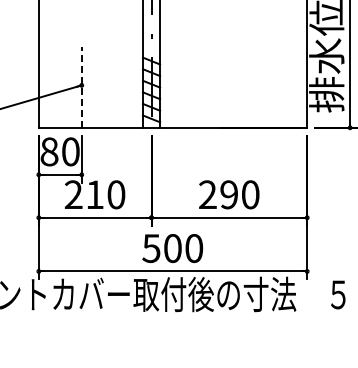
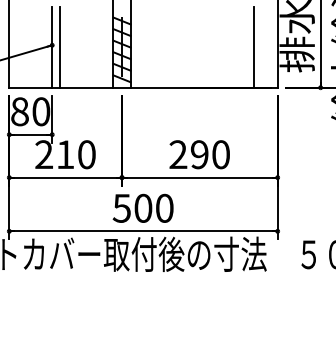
line: (81, 87) -> (51, 47), dashed -> solid
line: (89, 87) -> (59, 47), added
line: (283, 87) -> (253, 47), added

